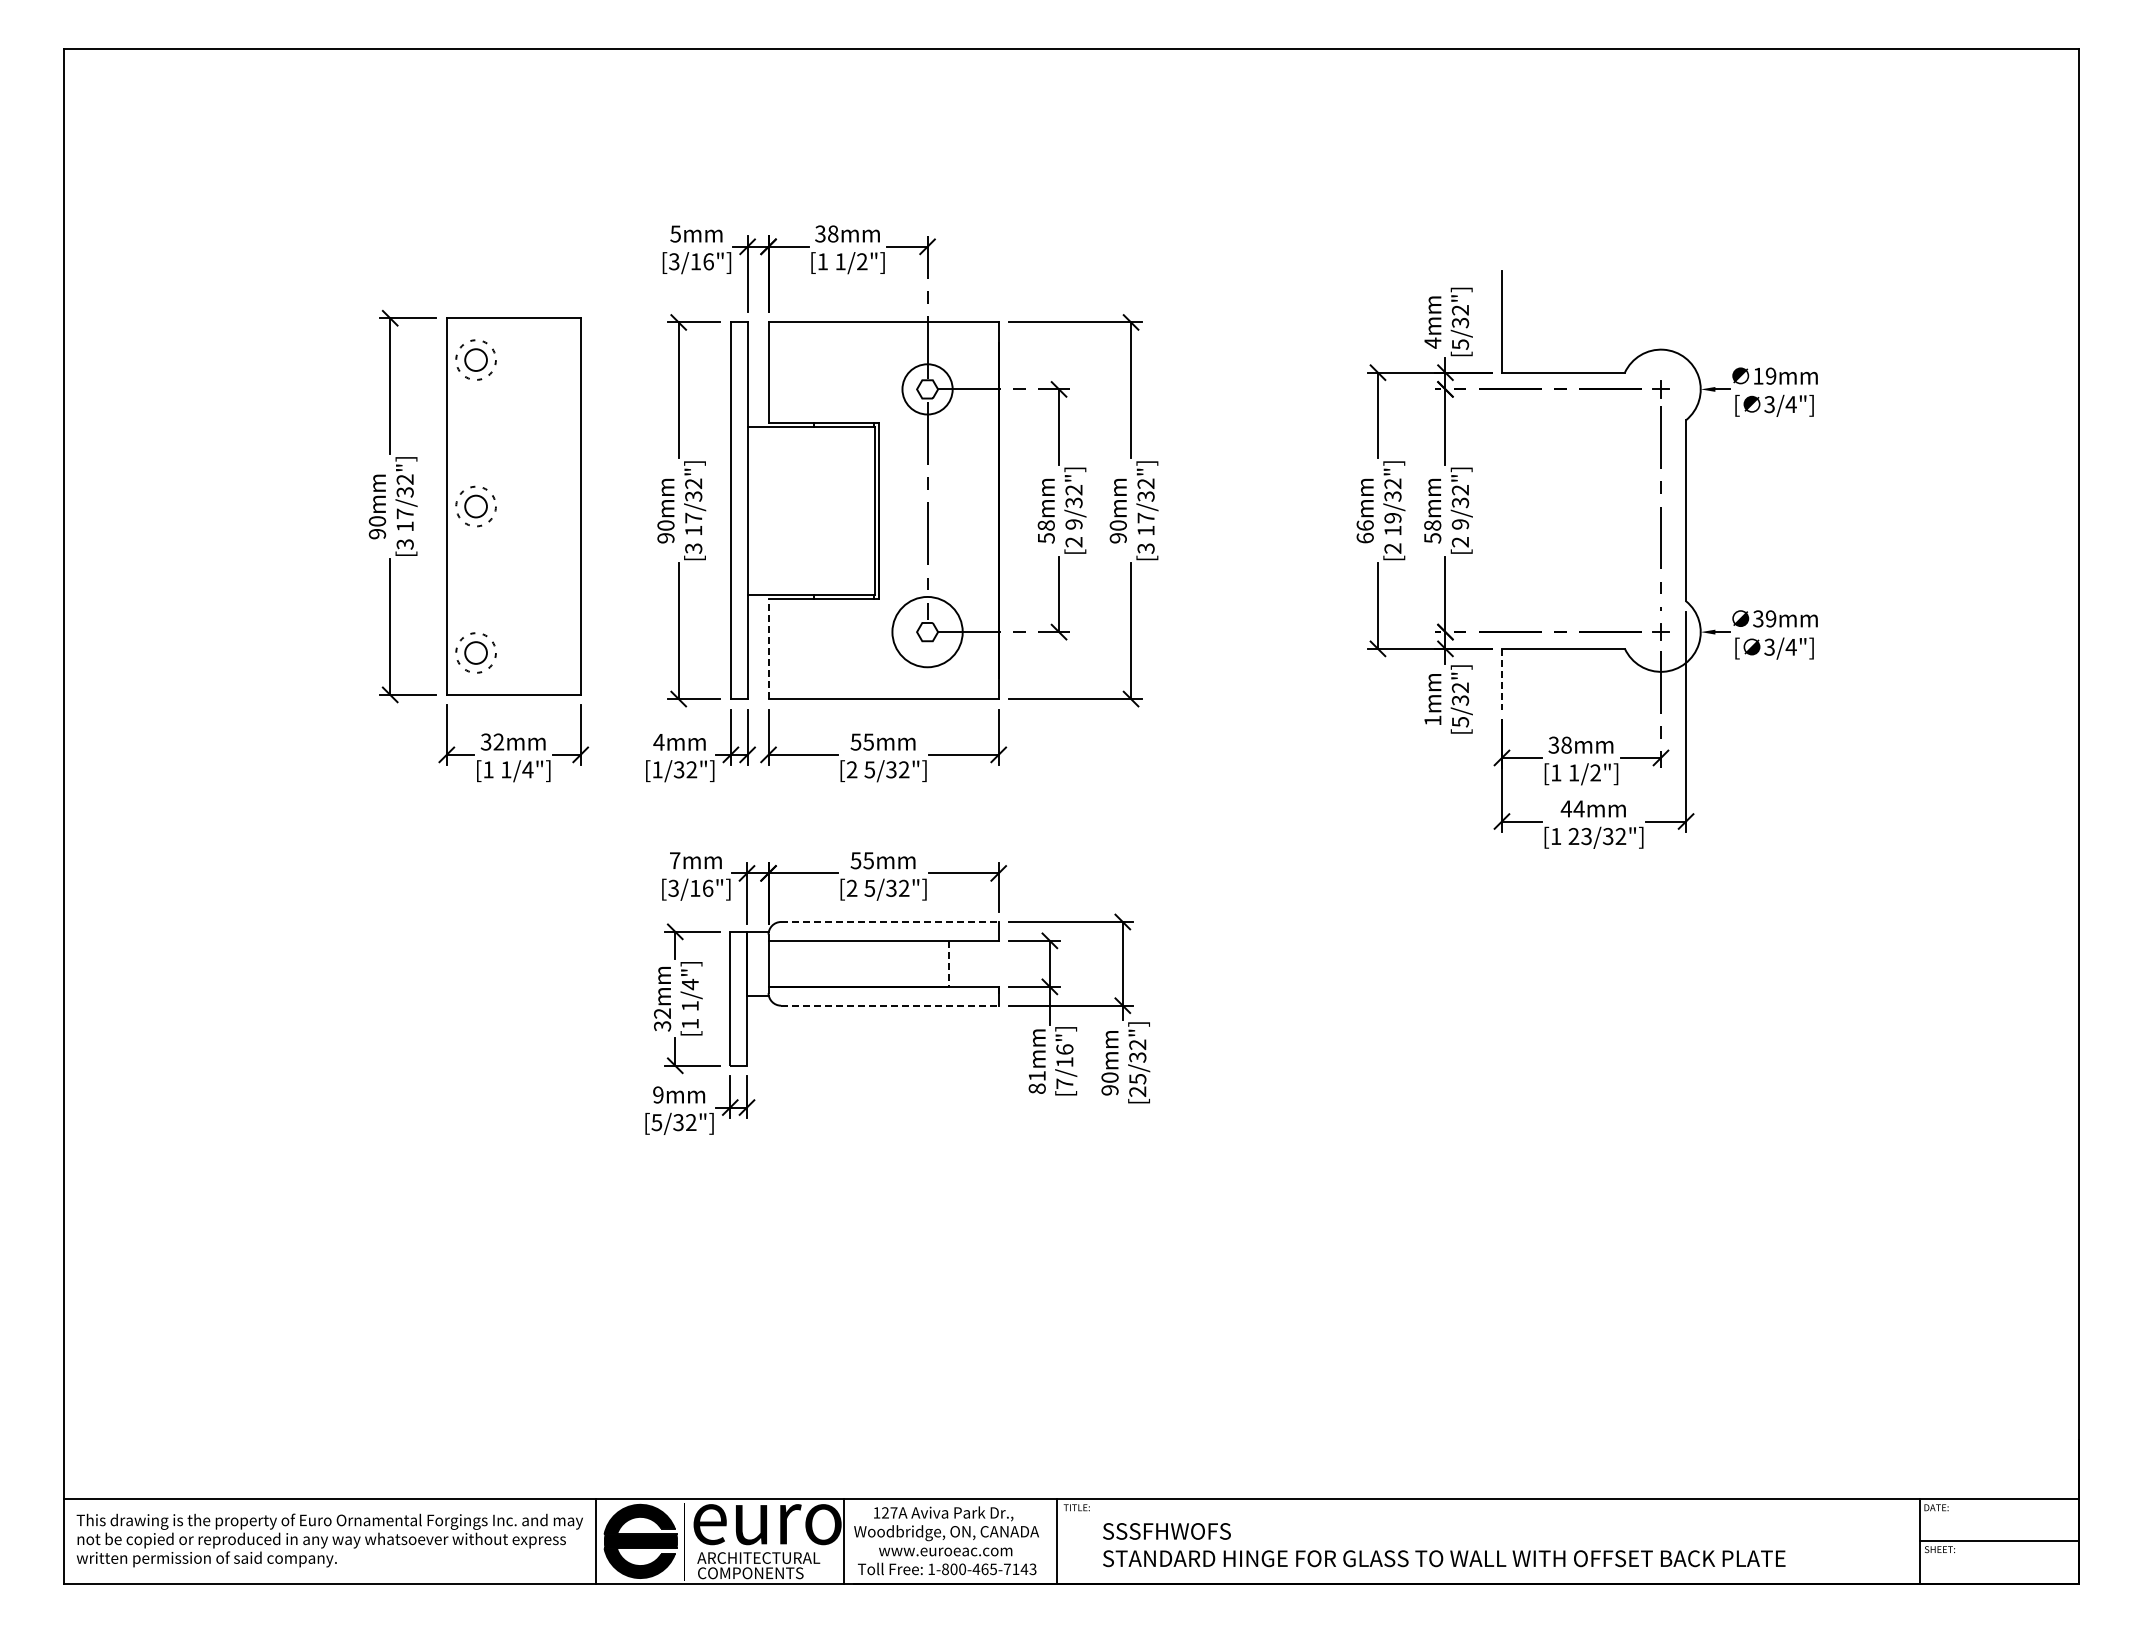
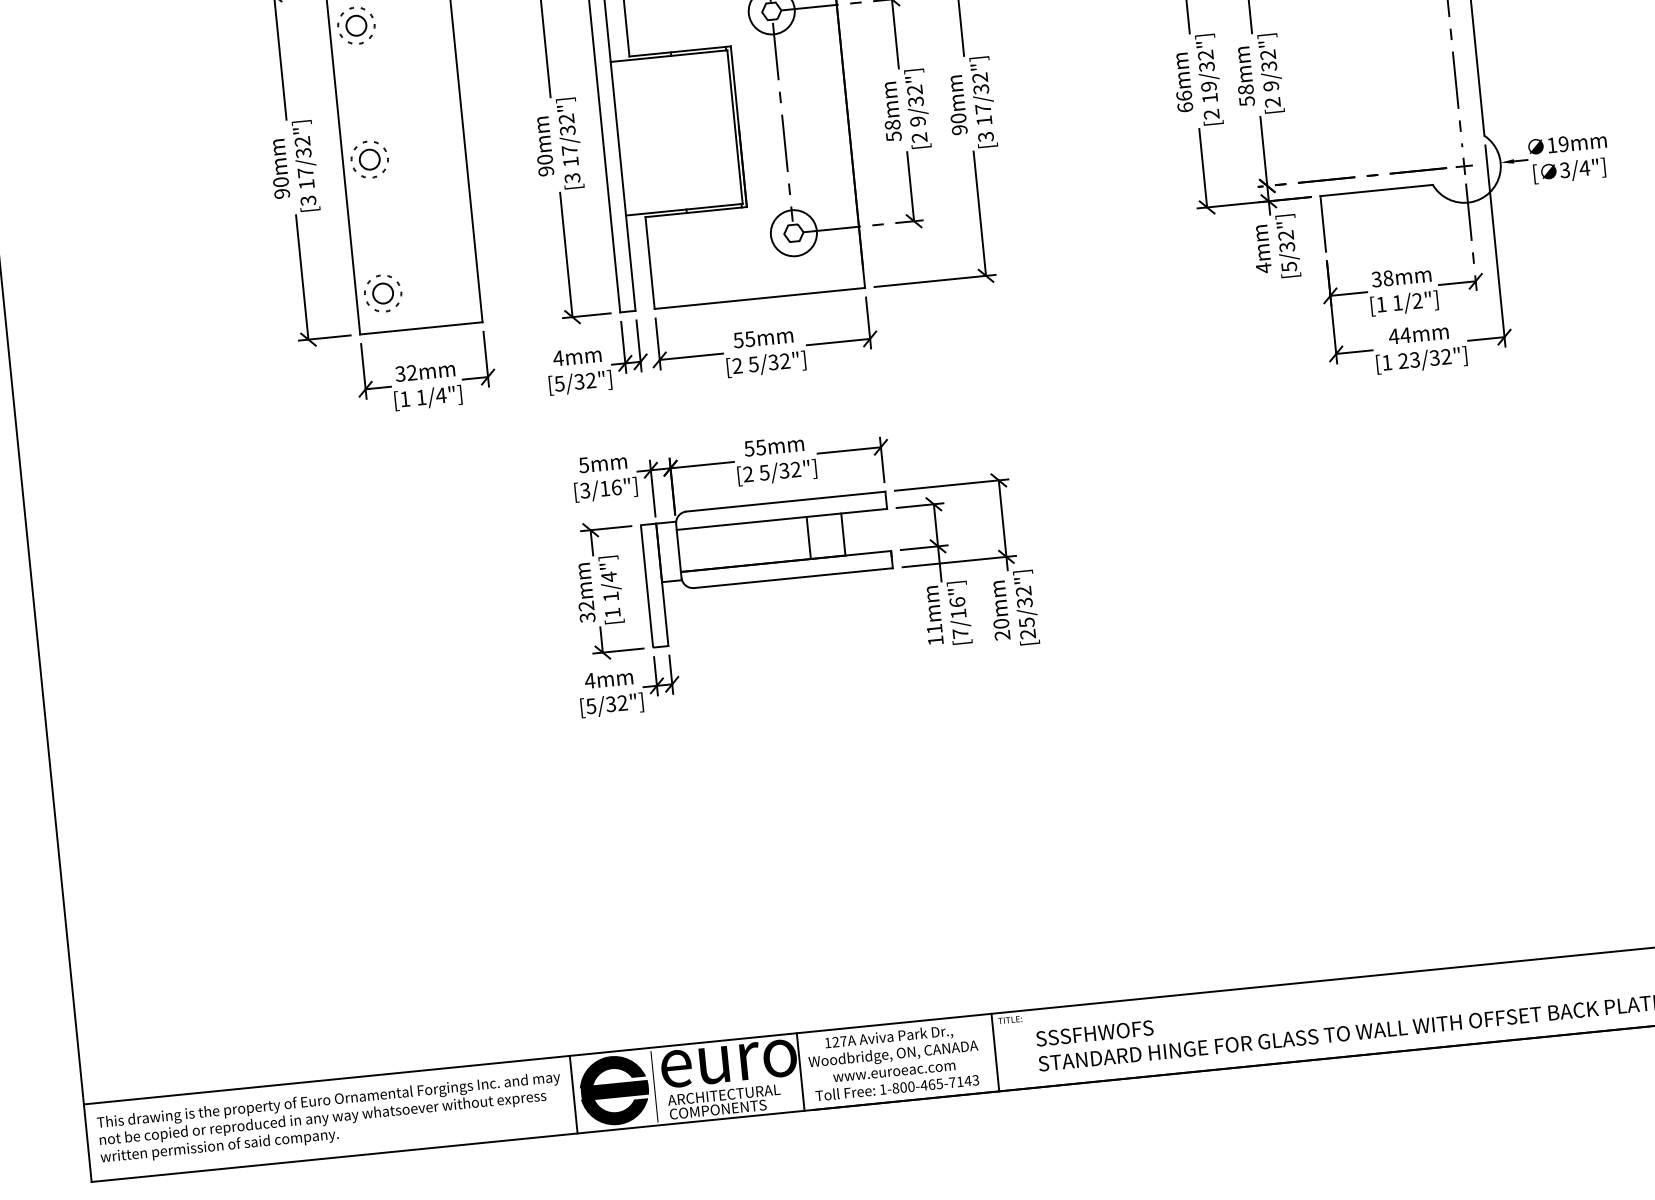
text: (1758, 618) -> (1552, 144), 39mm -> 19mm
circle: (927, 632) -> (793, 233), size x0.71
line: (768, 648) -> (650, 262), dashed -> solid
line: (1501, 679) -> (1322, 224), dashed -> solid
text: (1432, 720) -> (1263, 267), 1mm -> 4mm
text: (657, 769) -> (559, 383), [1/32"] -> [5/32"]
text: (674, 860) -> (583, 465), 7mm -> 5mm
line: (889, 921) -> (785, 501), dashed -> solid
line: (910, 963) -> (808, 537), added
line: (948, 964) -> (843, 535), dashed -> solid
line: (889, 1005) -> (793, 578), dashed -> solid
text: (1036, 1088) -> (935, 640), 81mm -> 11mm
text: (1109, 1090) -> (1002, 635), 90mm -> 20mm
text: (657, 1094) -> (589, 680), 9mm -> 4mm

